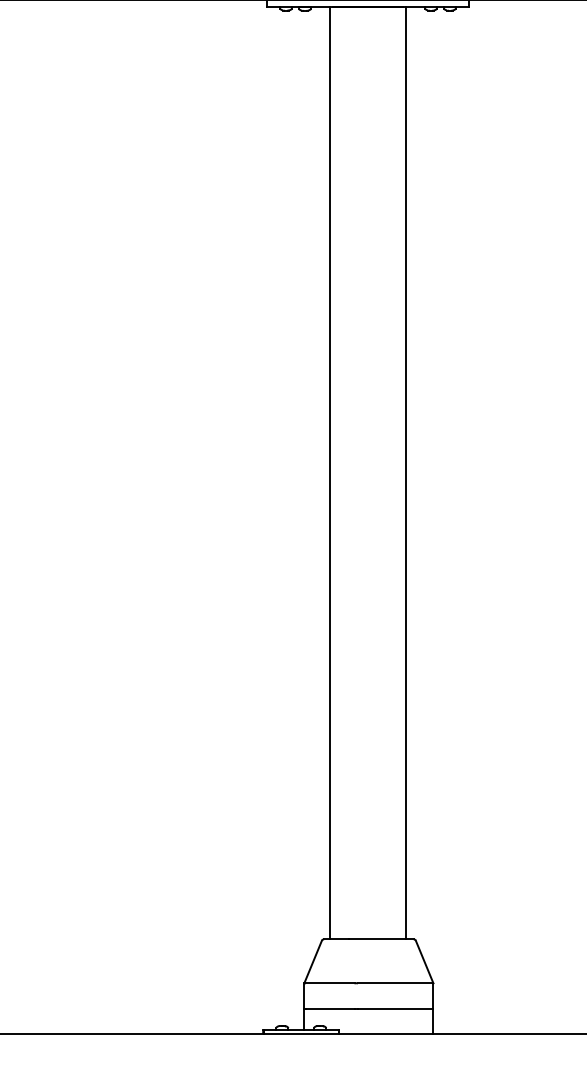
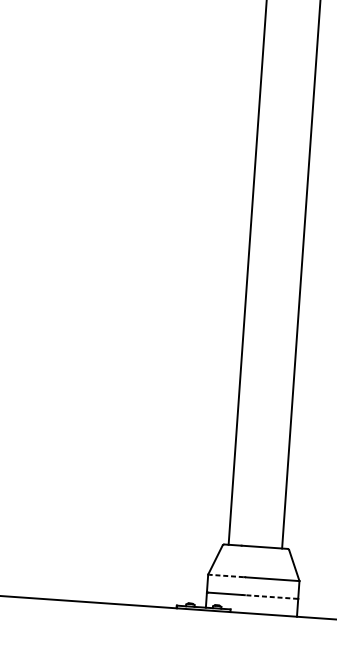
line: (329, 983) -> (225, 576), solid -> dashed
line: (395, 1008) -> (271, 596), solid -> dashed

